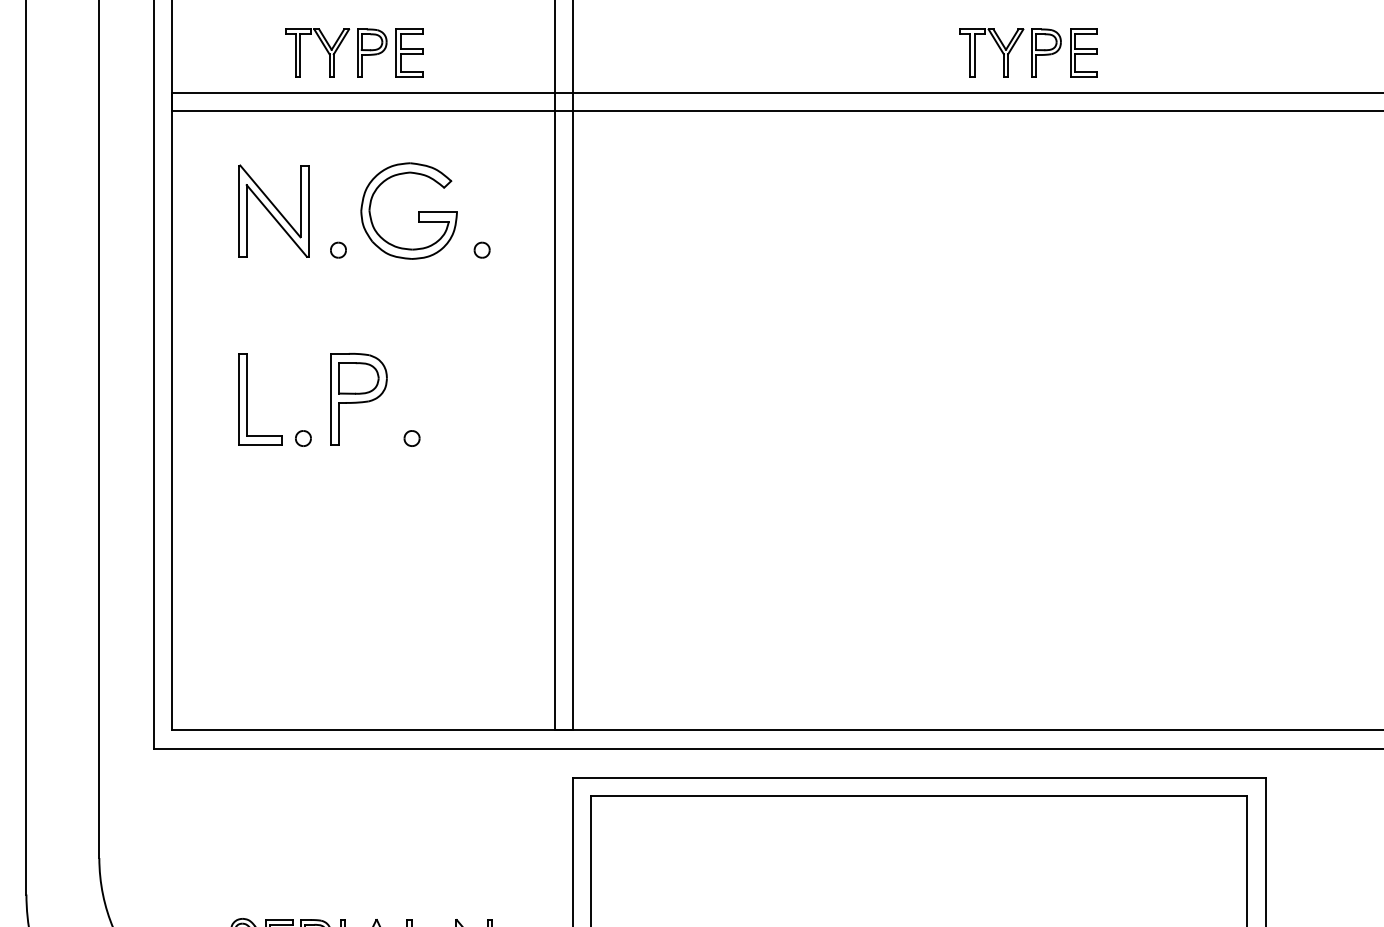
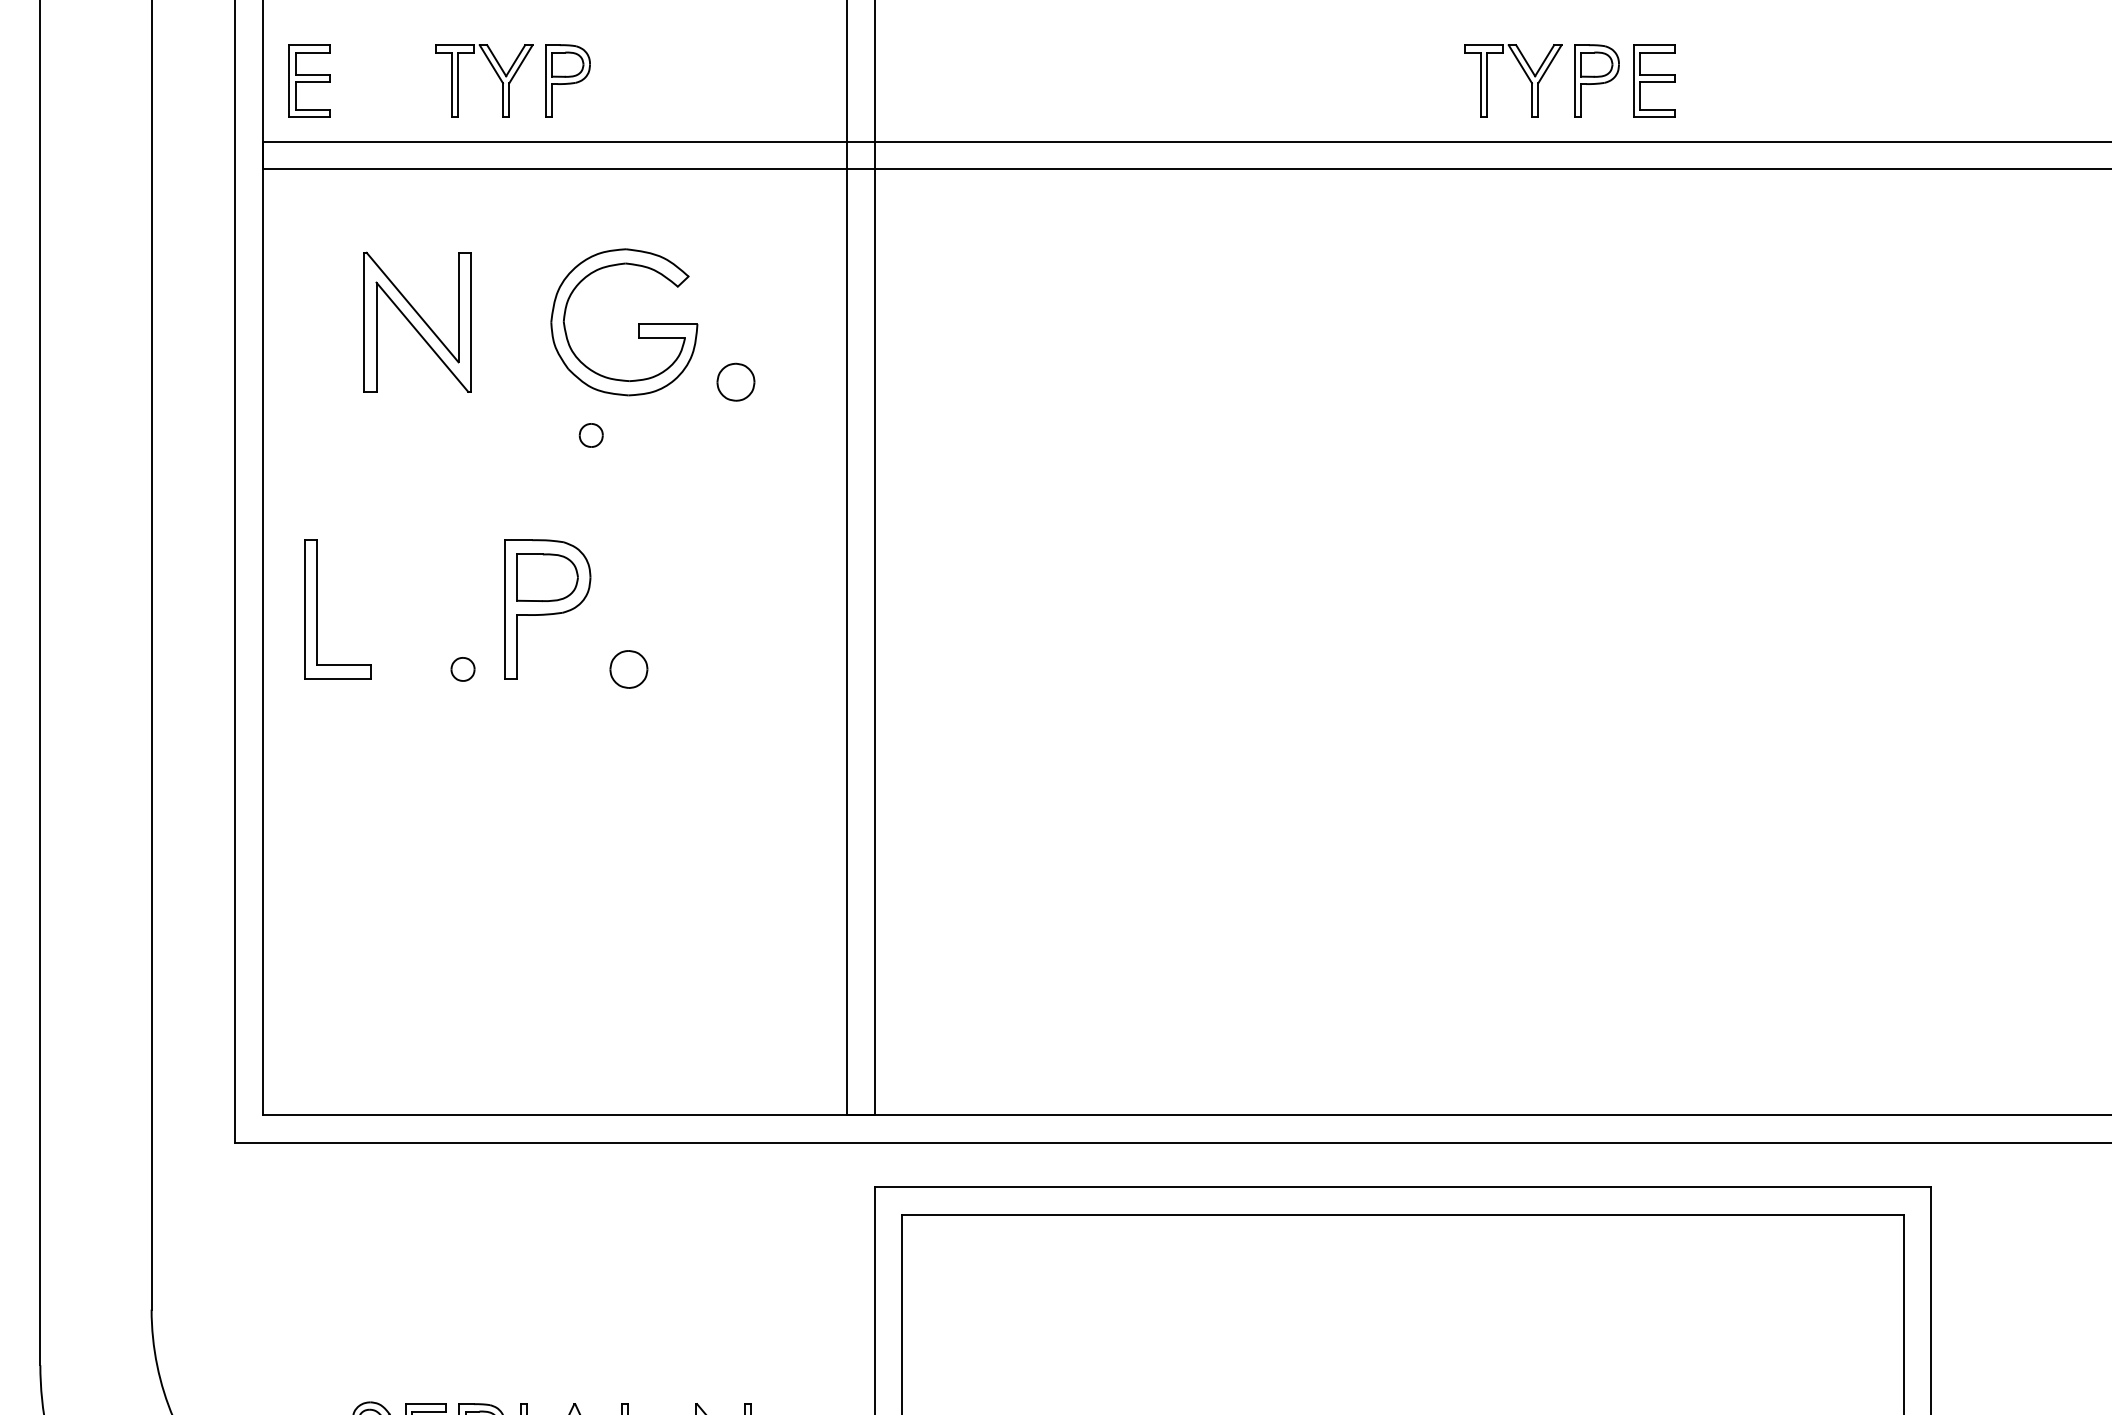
part: (409, 52) -> (309, 80), moved
part: (338, 249) -> (591, 434), moved
part: (481, 249) -> (734, 380), size x1.6
part: (247, 399) -> (318, 609), moved
part: (411, 438) -> (627, 669), size x1.6

